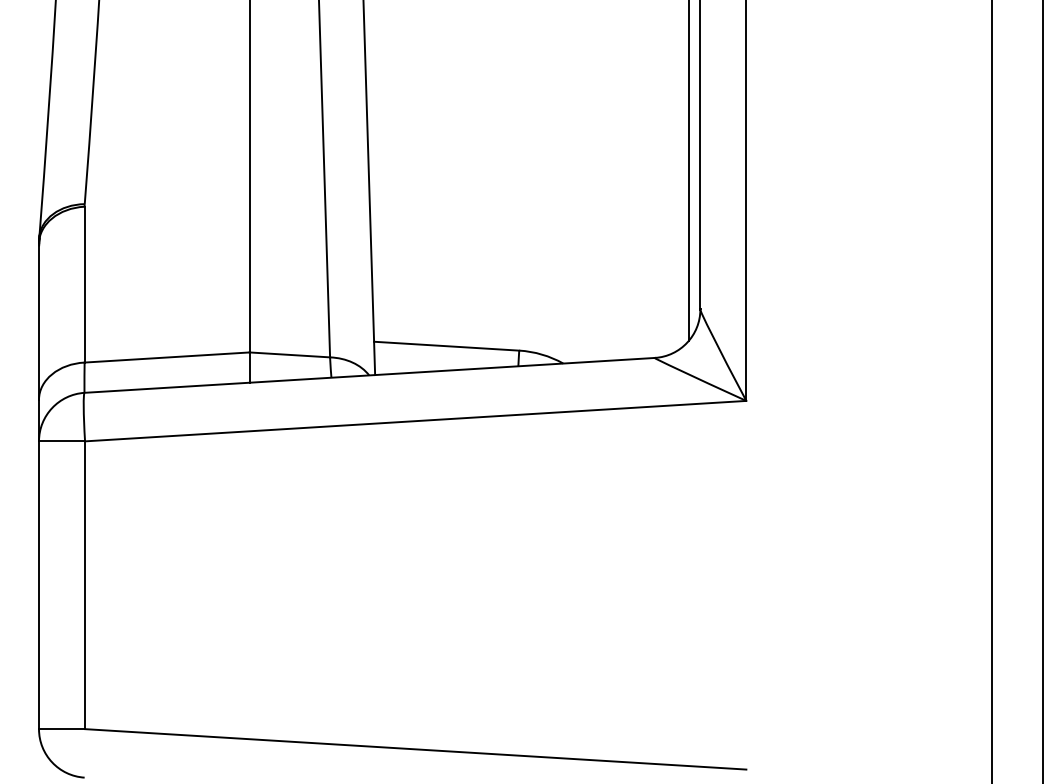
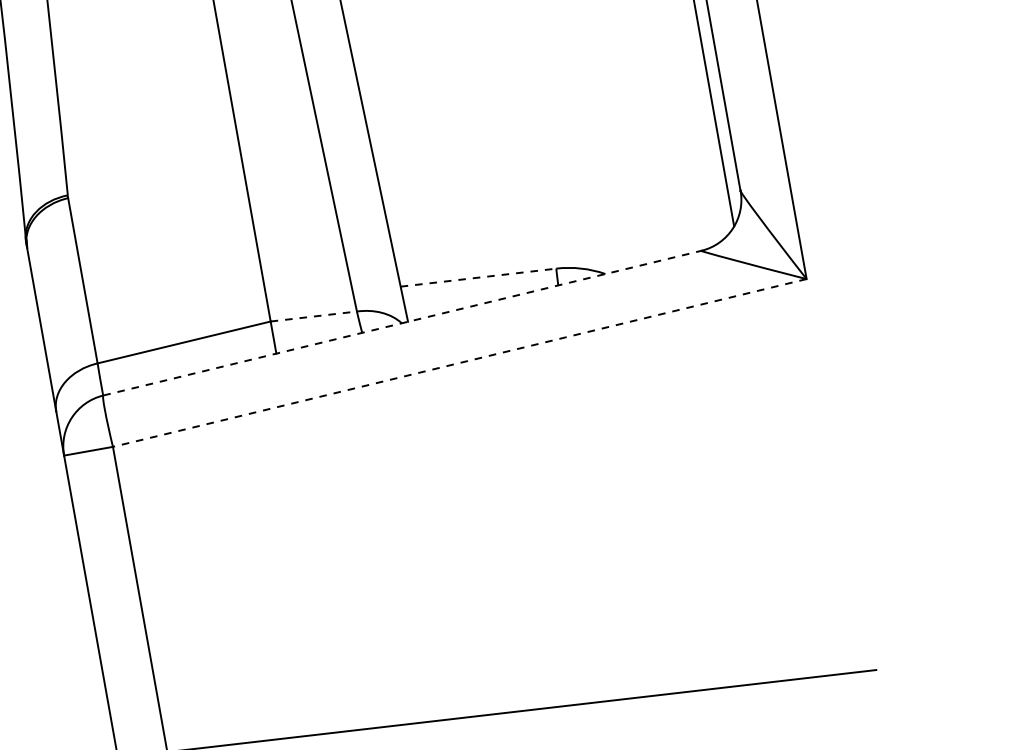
line: (446, 346) -> (478, 278), solid -> dashed
line: (290, 354) -> (314, 315), solid -> dashed
line: (369, 375) -> (402, 323), solid -> dashed
line: (415, 421) -> (459, 363), solid -> dashed

